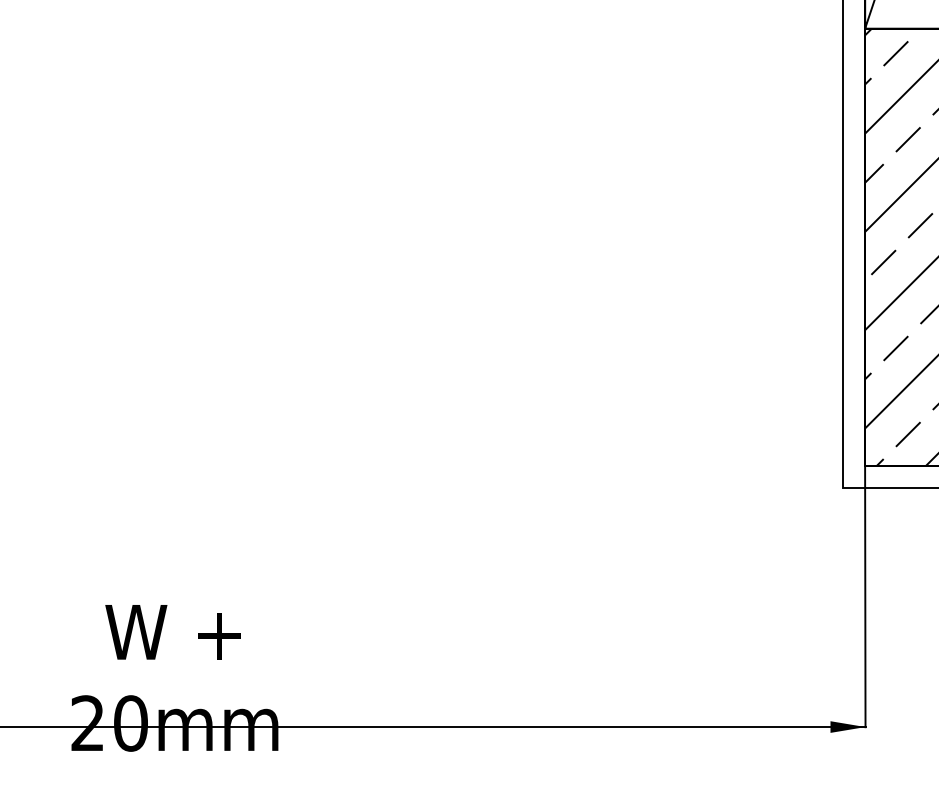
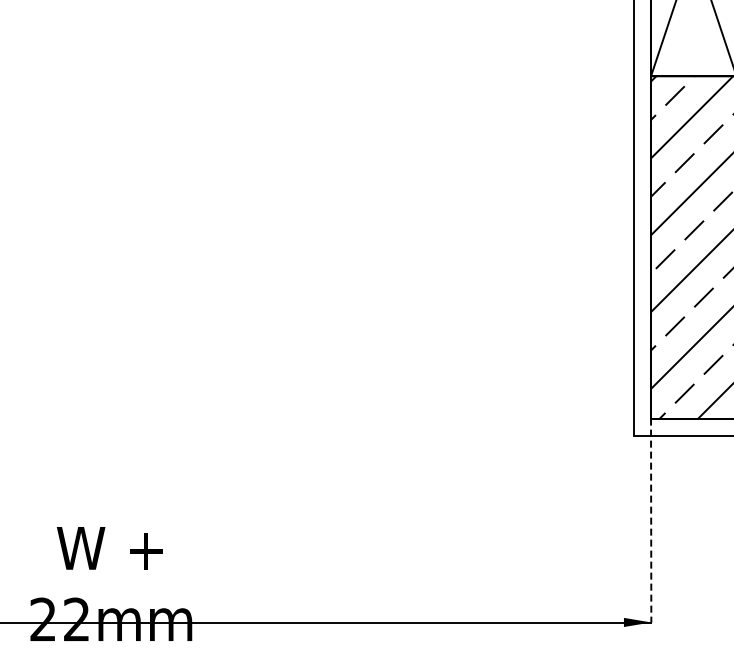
line: (865, 596) -> (651, 520), solid -> dashed
text: (130, 723) -> (76, 619), 20mm -> 22mm

